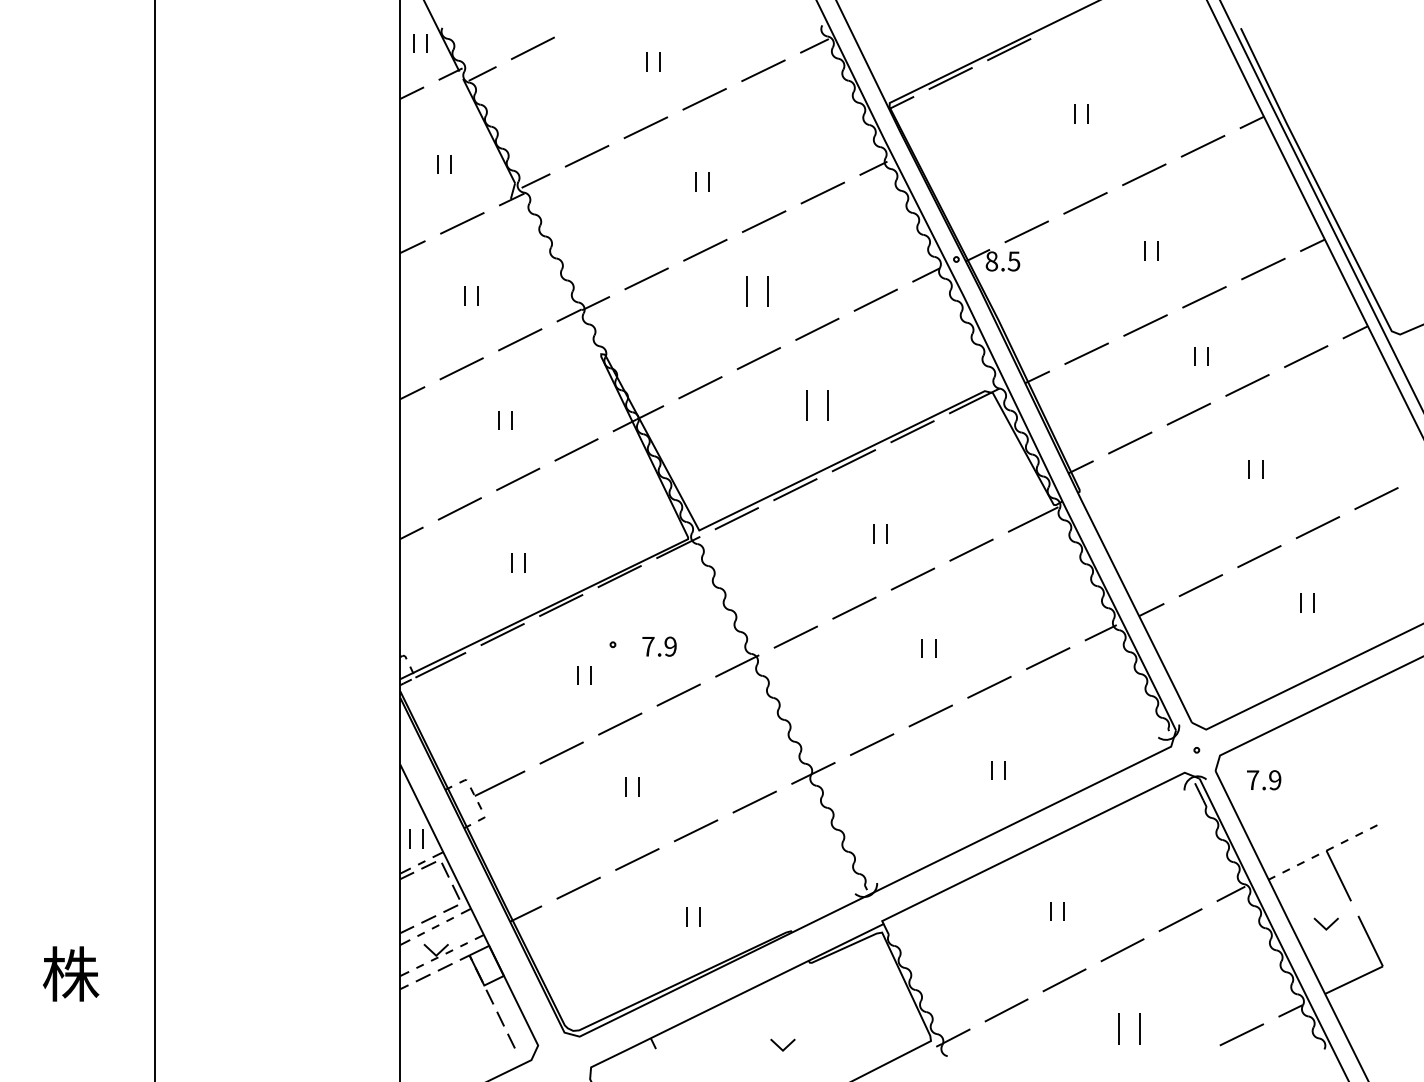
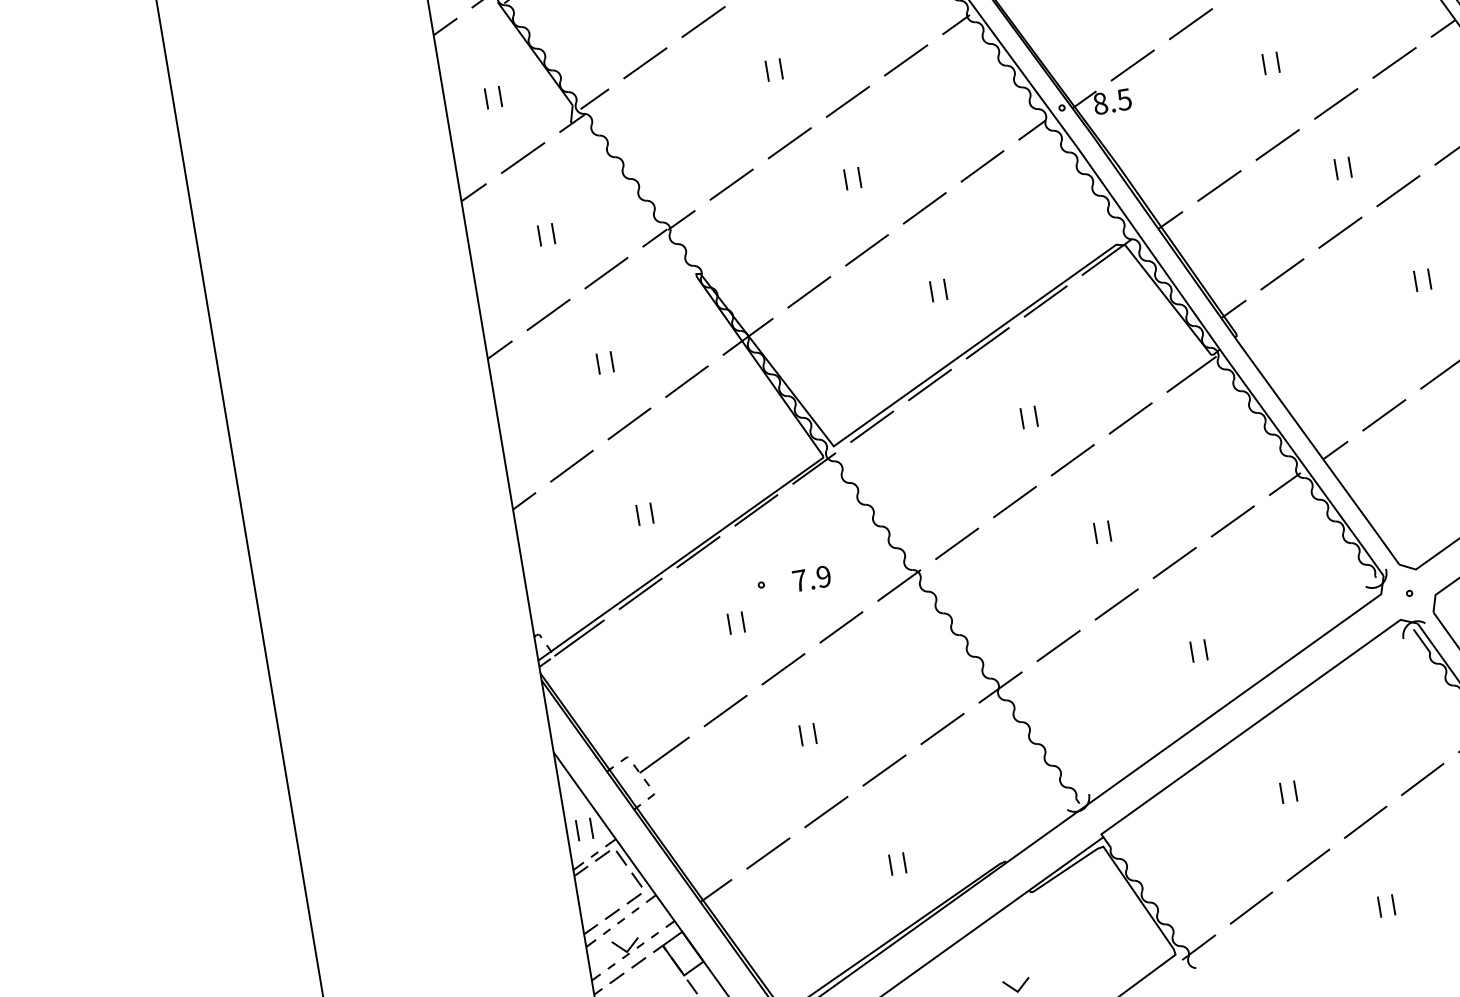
part: (756, 291) -> (852, 178), size x0.62
part: (817, 405) -> (938, 290), size x0.62
part: (1128, 1028) -> (1386, 905), size x0.62

